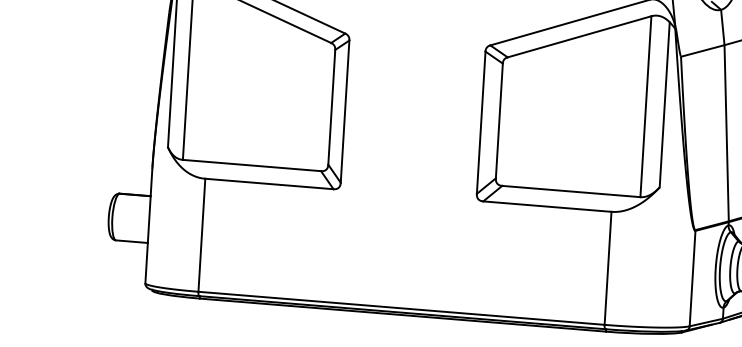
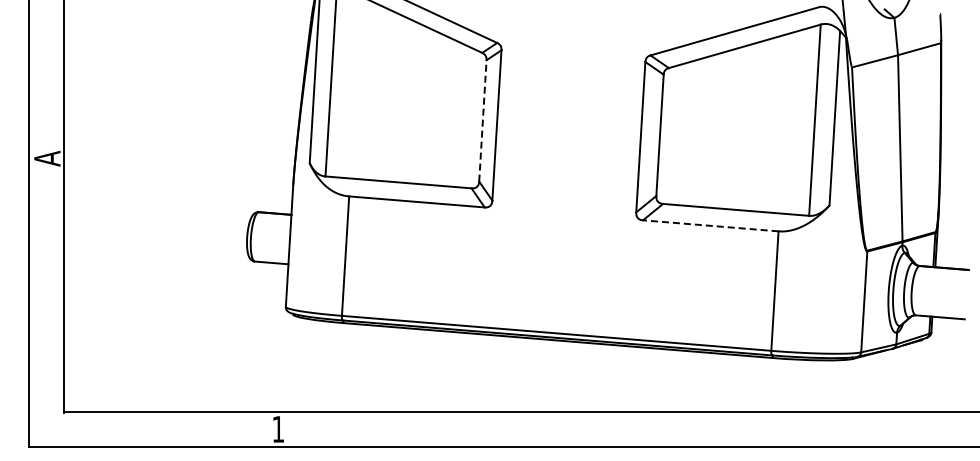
line: (331, 106) -> (482, 120), solid -> dashed
line: (547, 206) -> (710, 225), solid -> dashed

